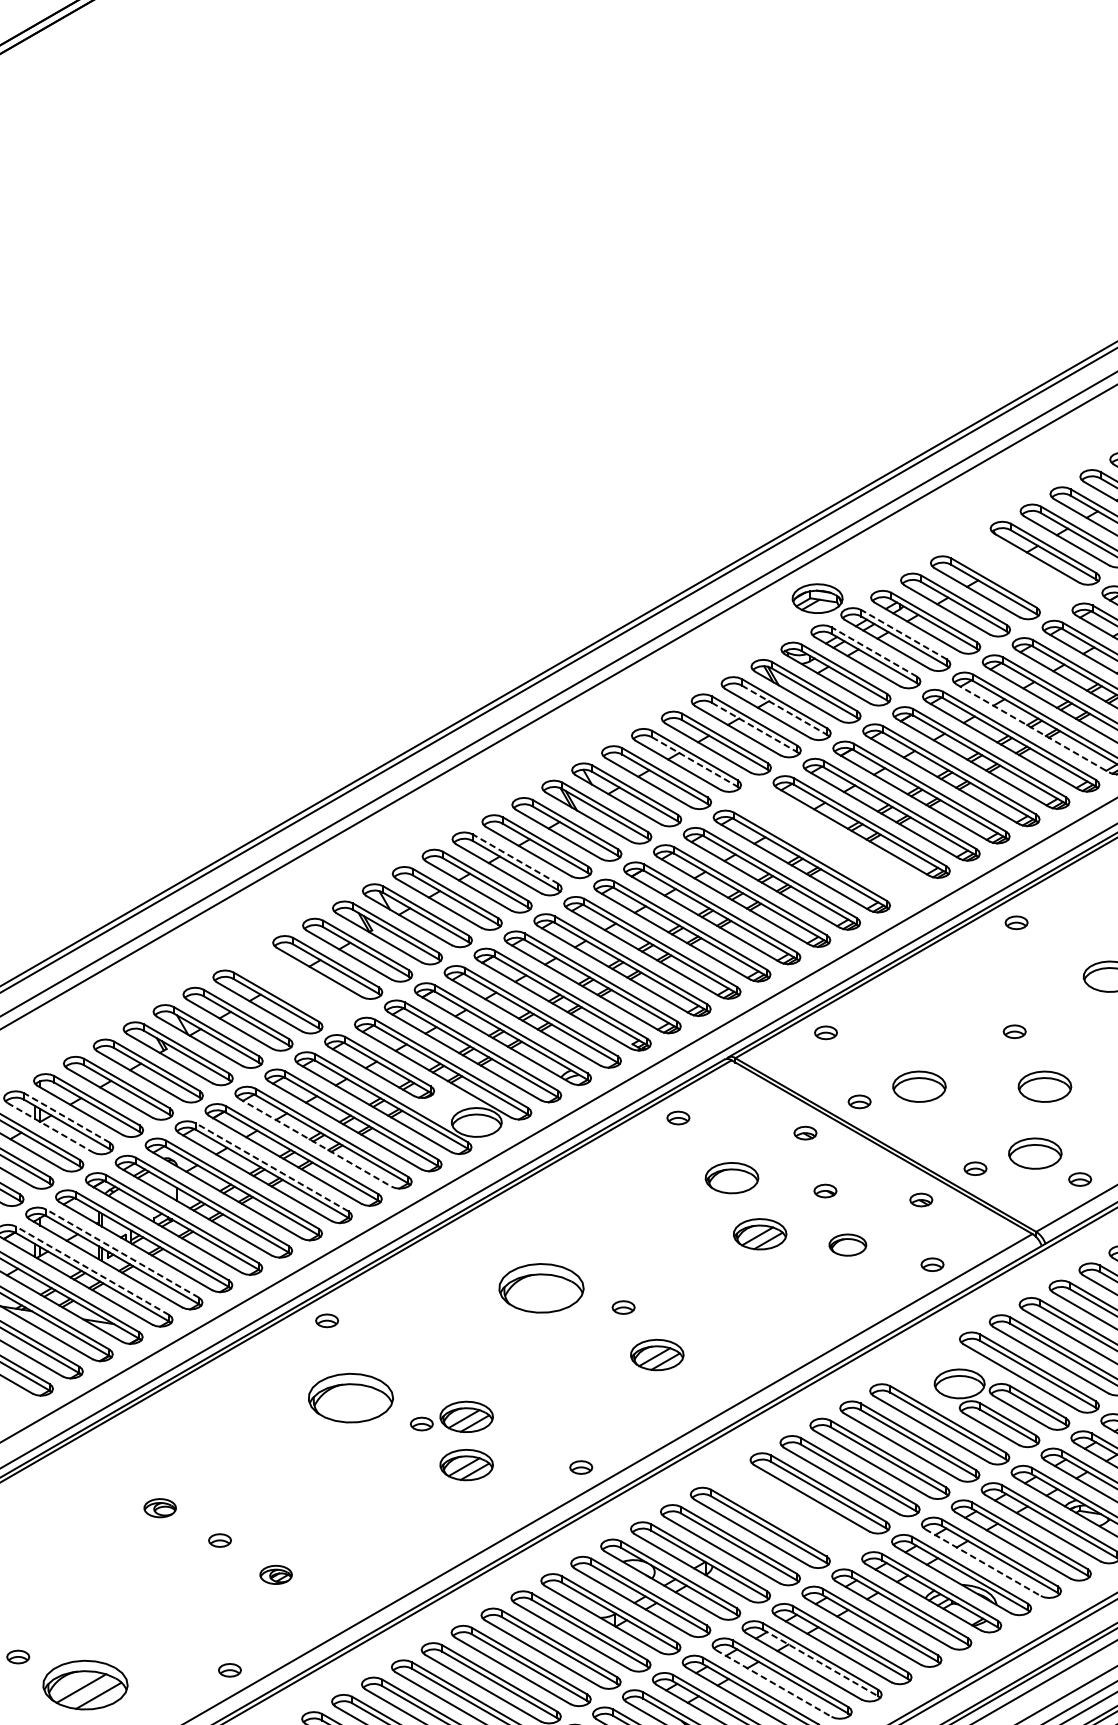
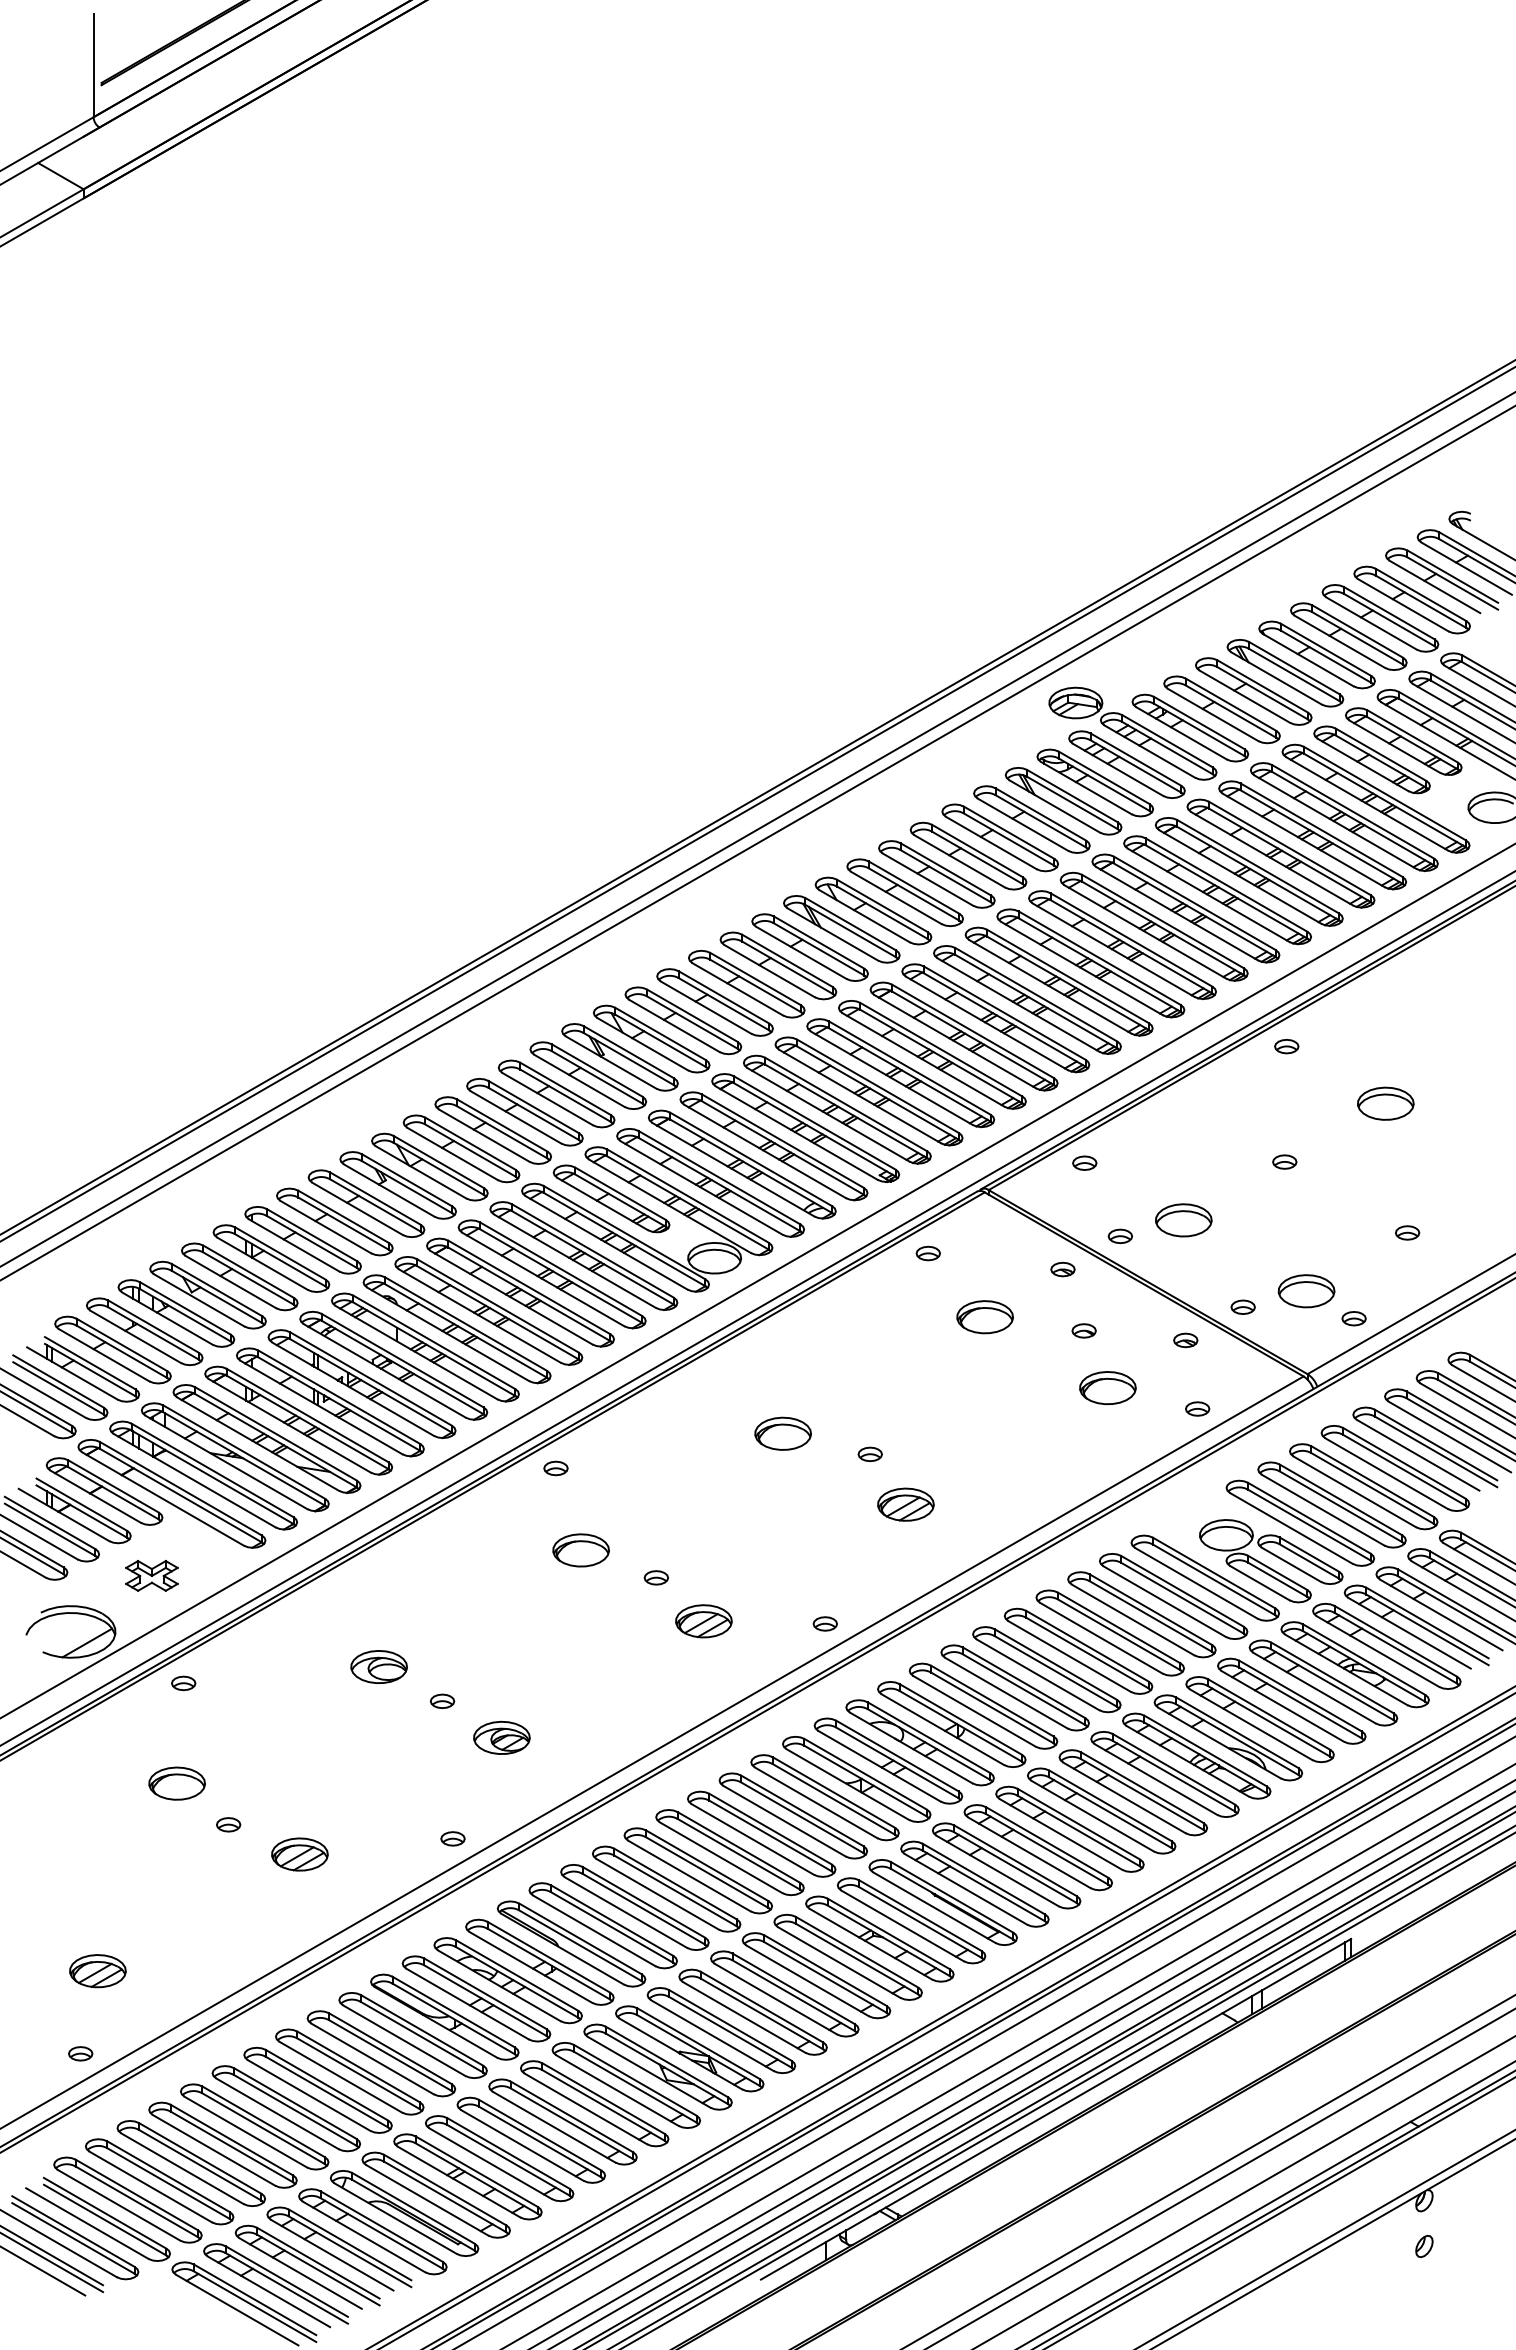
part: (1015, 570) -> (1285, 673), added
line: (904, 634) -> (1167, 741), dashed -> solid
line: (873, 651) -> (1135, 759), dashed -> solid
line: (785, 710) -> (1041, 821), dashed -> solid
line: (755, 727) -> (1009, 839), dashed -> solid
line: (1033, 728) -> (1304, 840), dashed -> solid
line: (695, 762) -> (946, 876), dashed -> solid
part: (831, 844) -> (1090, 963), added
line: (515, 858) -> (755, 978), dashed -> solid
part: (297, 984) -> (524, 1112), added
part: (1044, 1086) -> (1316, 1220), removed
line: (66, 1118) -> (279, 1253), dashed -> solid
line: (50, 1128) -> (262, 1264), dashed -> solid
line: (315, 1142) -> (543, 1279), dashed -> solid
line: (271, 1167) -> (497, 1305), dashed -> solid
part: (759, 1234) -> (1014, 1376), removed
part: (847, 1245) -> (1107, 1388), size x1.43
line: (121, 1252) -> (338, 1396), dashed -> solid
line: (92, 1270) -> (307, 1415), dashed -> solid
part: (540, 1287) -> (782, 1433), size x0.62
part: (350, 1398) -> (580, 1550), size x0.62
part: (466, 1417) -> (703, 1570), removed
part: (159, 1507) -> (378, 1666), size x1.67
part: (789, 1510) -> (1046, 1669), added
line: (983, 1562) -> (1251, 1724), dashed -> solid
part: (275, 1574) -> (501, 1737), size x1.67
line: (820, 1663) -> (1078, 1831), dashed -> solid
line: (773, 1683) -> (1029, 1852), dashed -> solid
part: (85, 1685) -> (299, 1854), size x0.62

